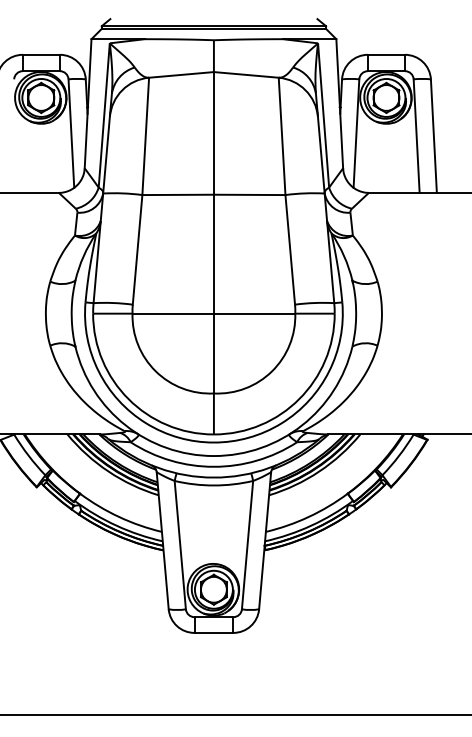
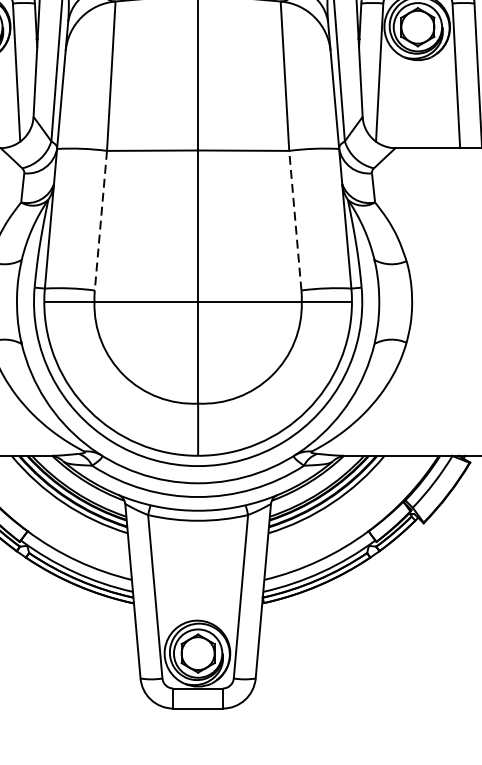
line: (290, 249) -> (295, 220), solid -> dashed
line: (137, 250) -> (100, 221), solid -> dashed

